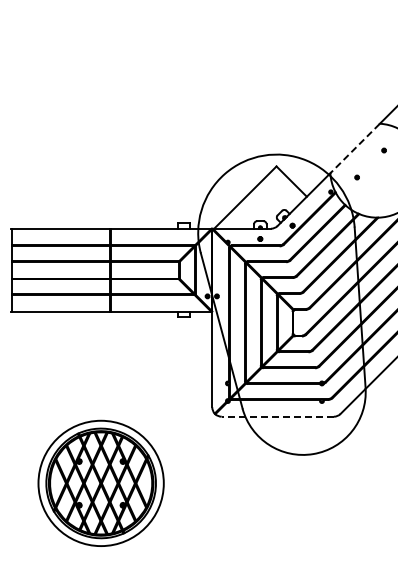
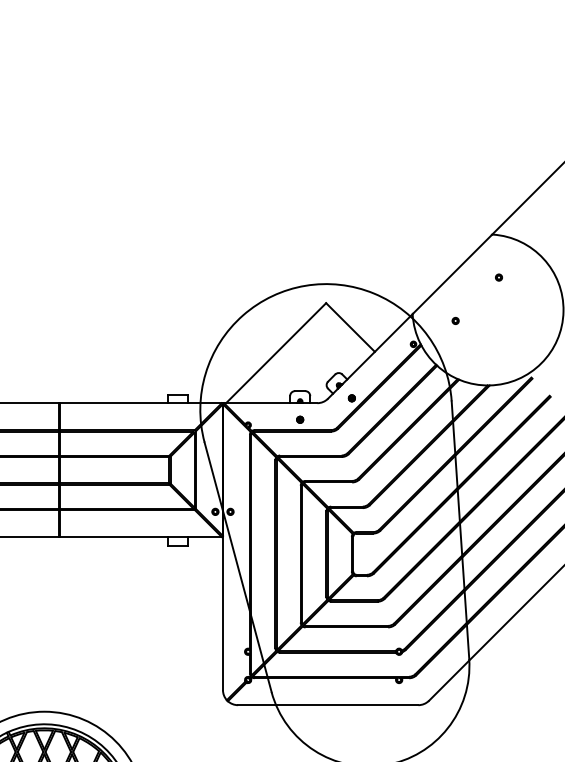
line: (355, 148) -> (453, 274), dashed -> solid
line: (277, 416) -> (327, 704), dashed -> solid

